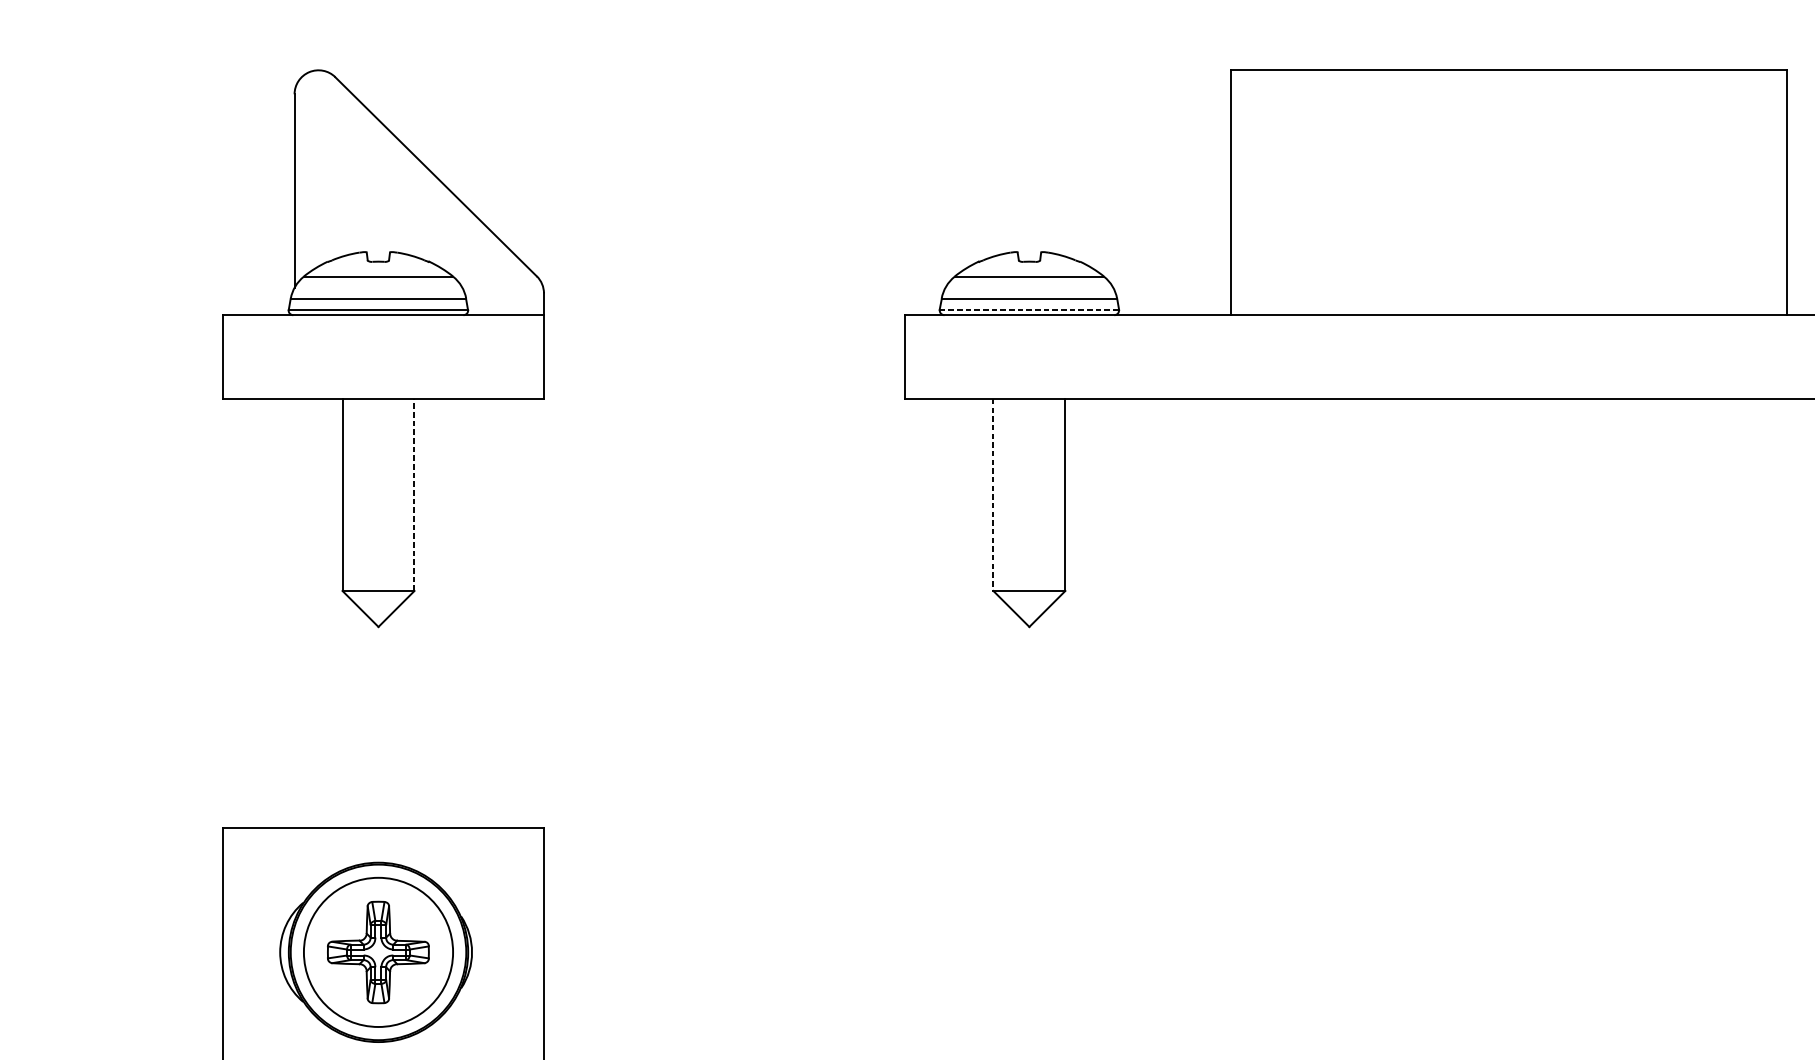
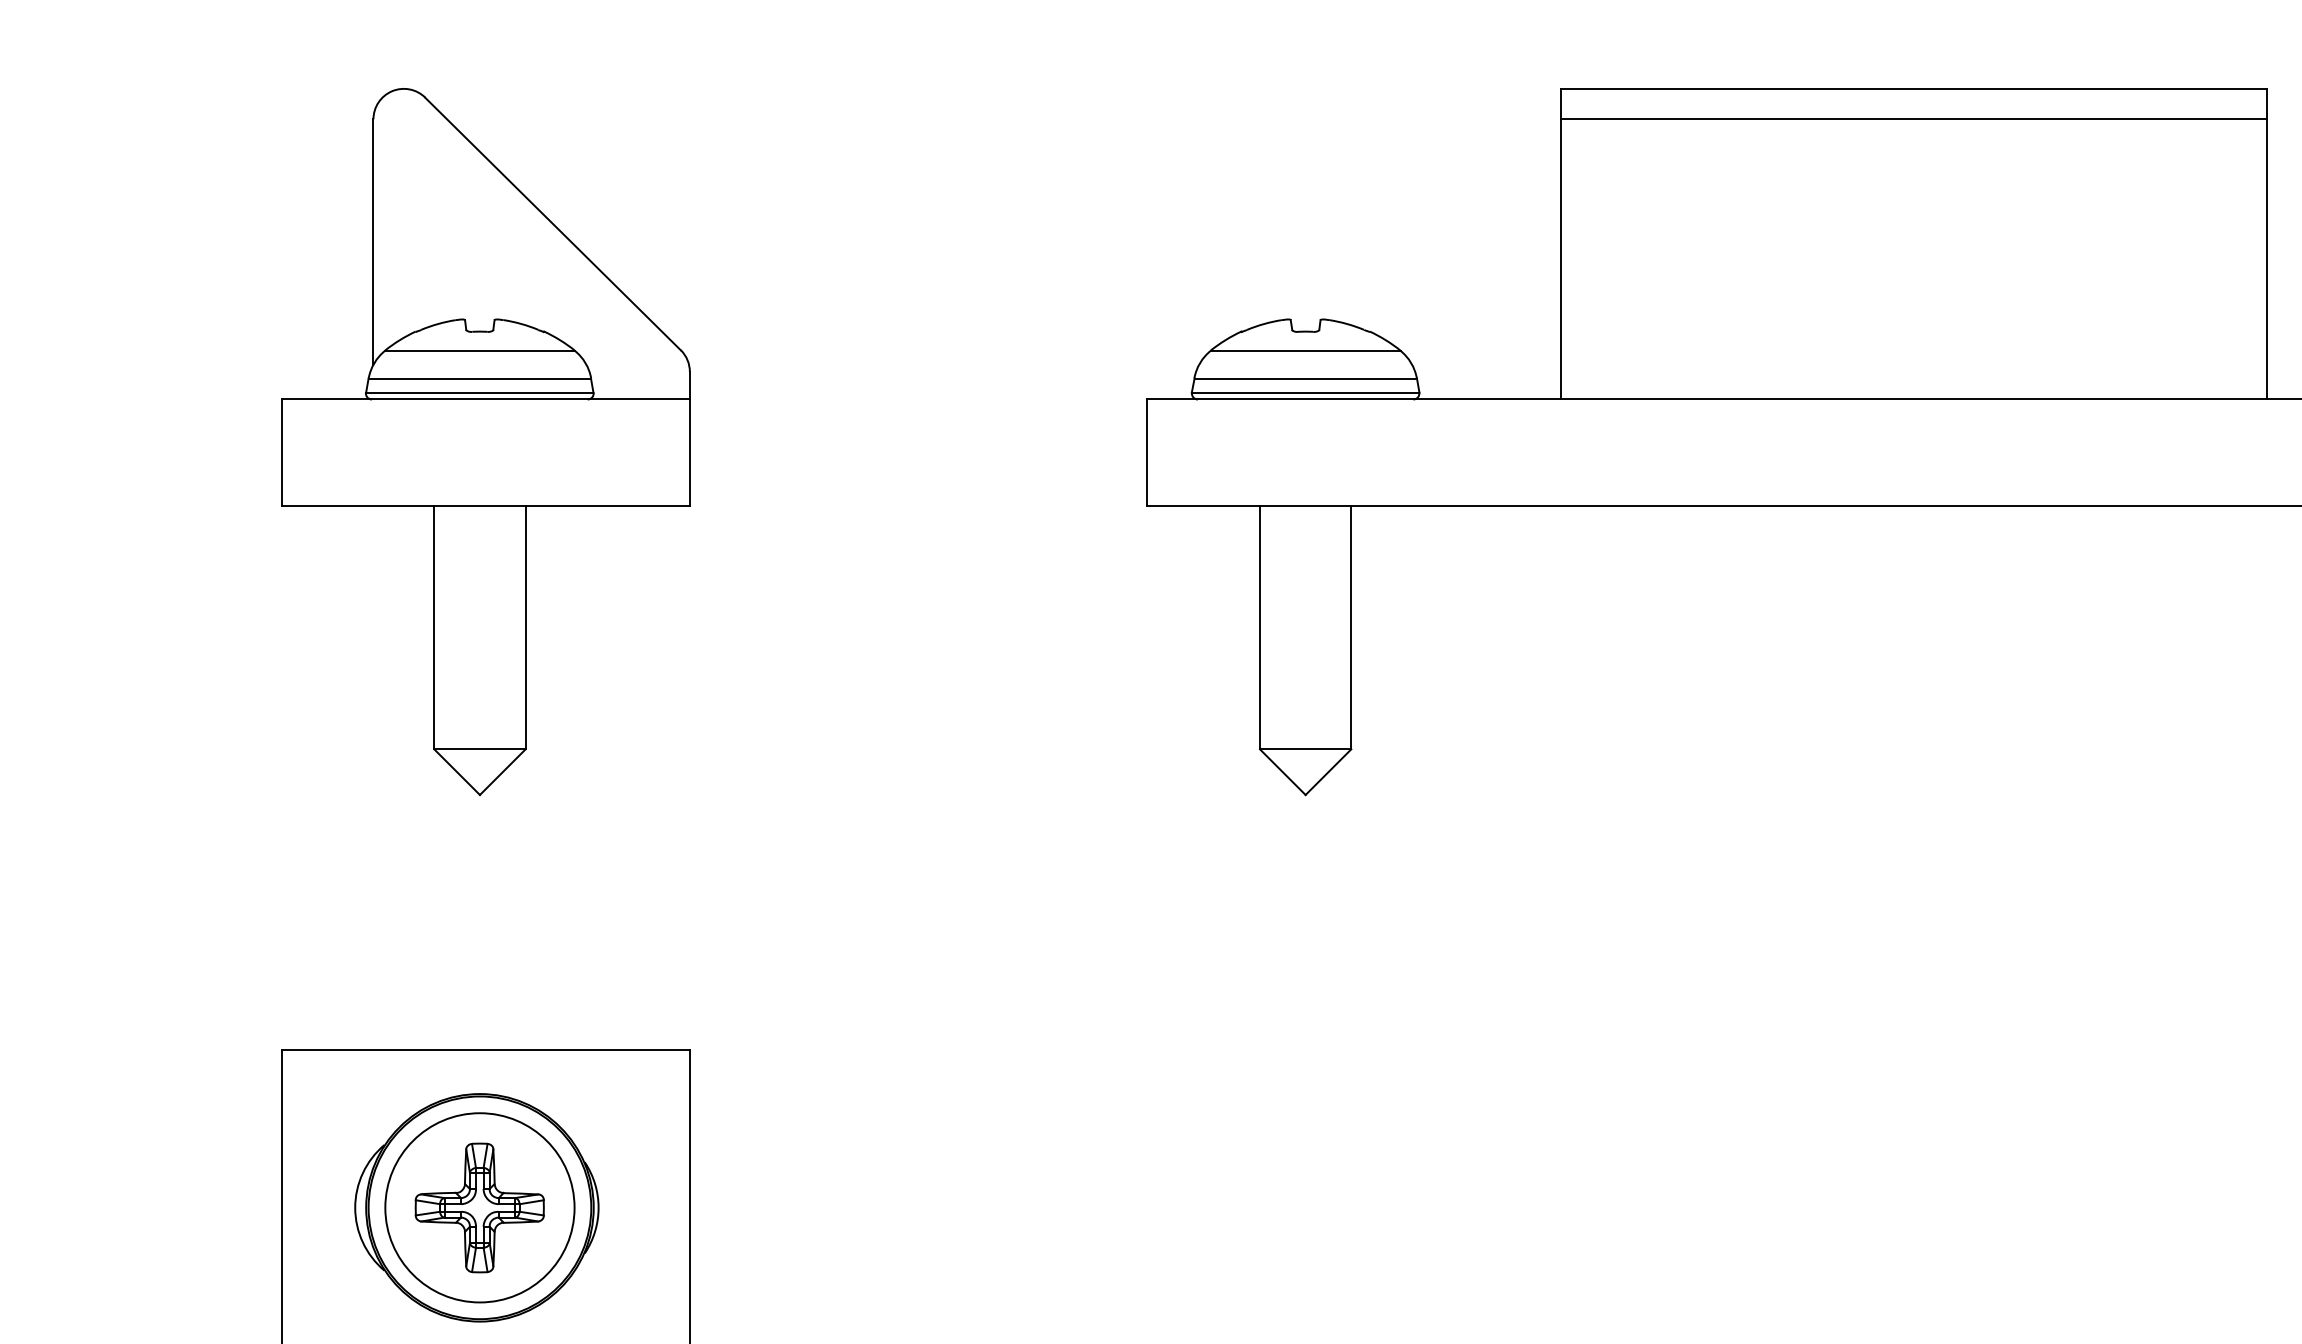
line: (1509, 94) -> (1914, 119), added
line: (1029, 309) -> (1305, 392), dashed -> solid
line: (414, 494) -> (525, 627), dashed -> solid
line: (993, 494) -> (1260, 627), dashed -> solid

